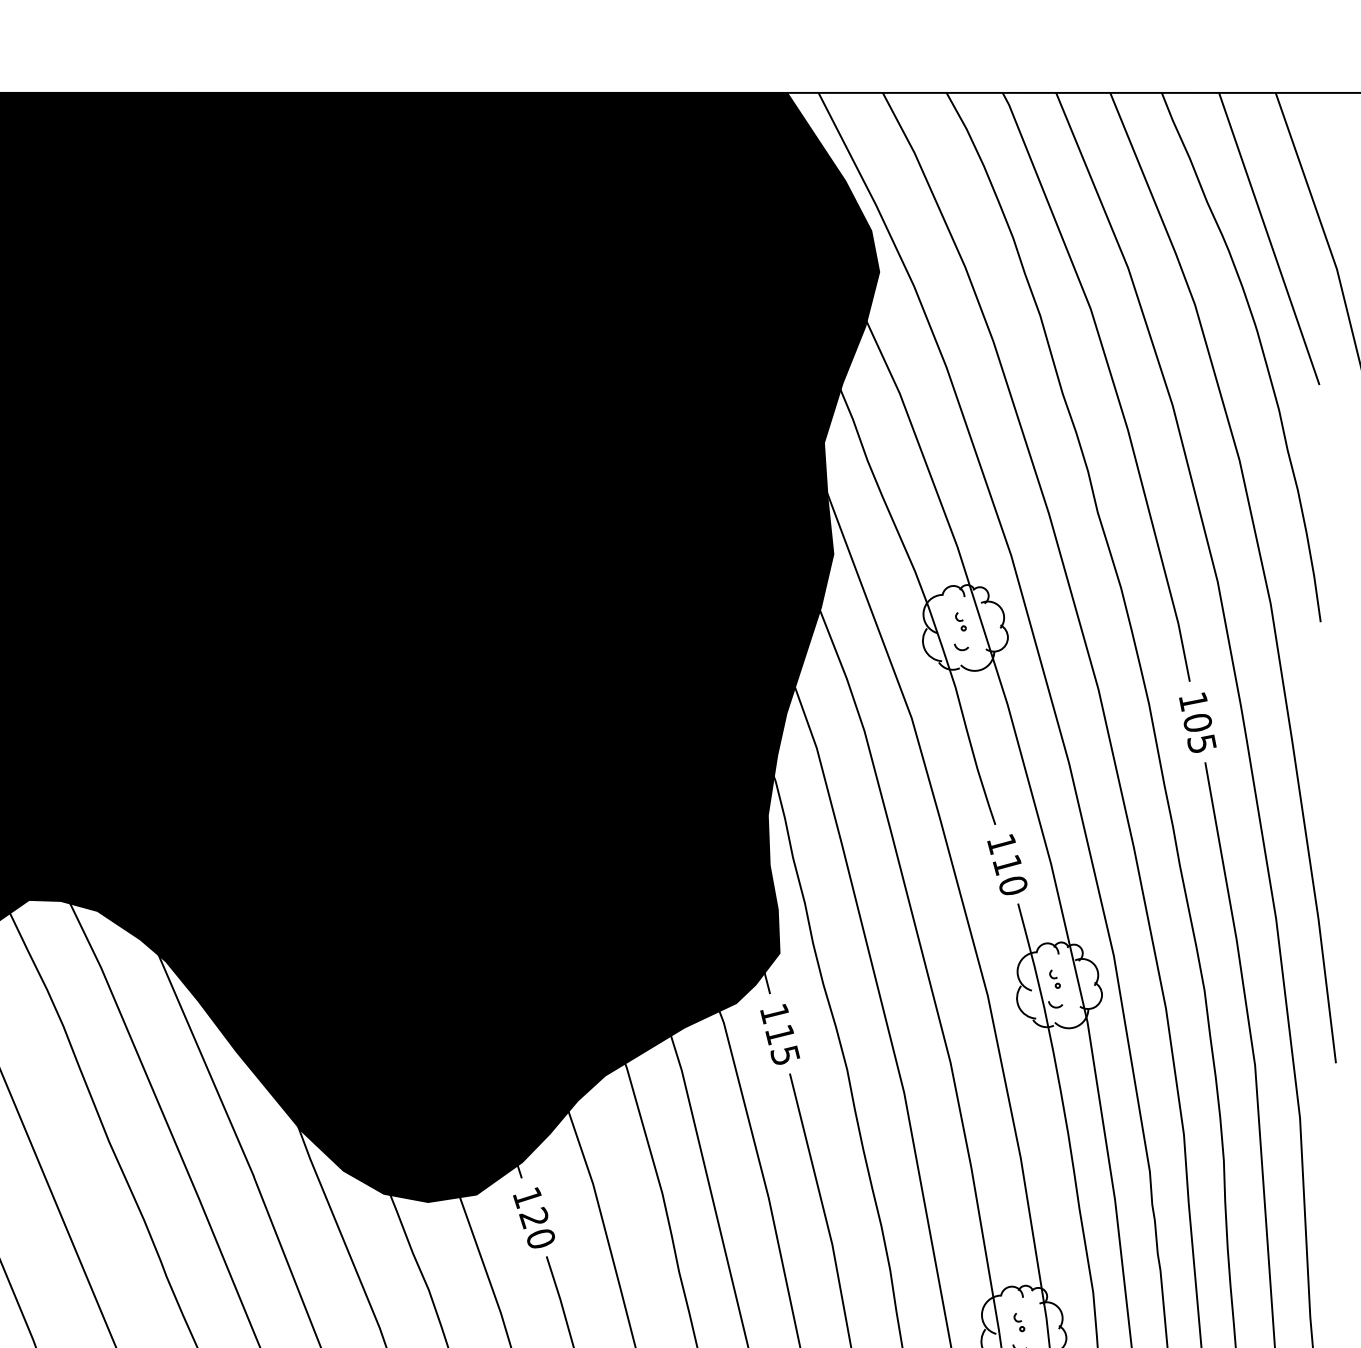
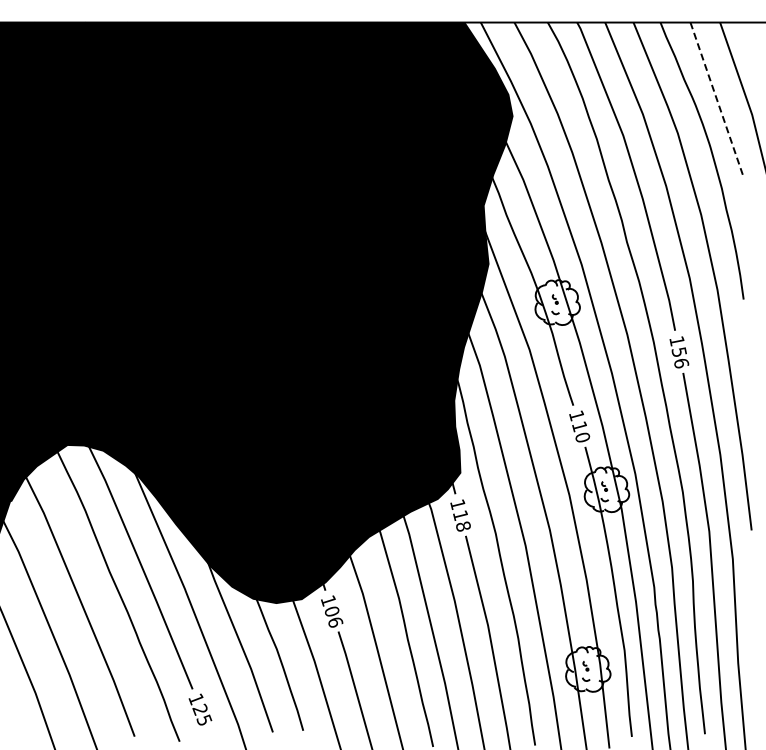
line: (1268, 238) -> (716, 98), solid -> dashed
text: (1200, 732) -> (680, 357), 105 -> 156
text: (785, 1055) -> (463, 526), 115 -> 118
text: (537, 1227) -> (333, 616), 120 -> 106

